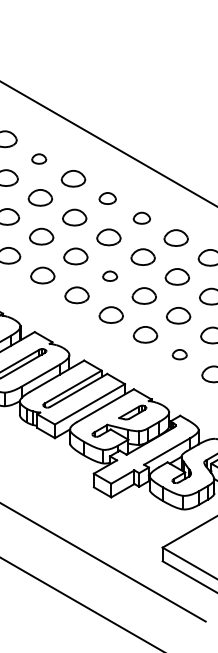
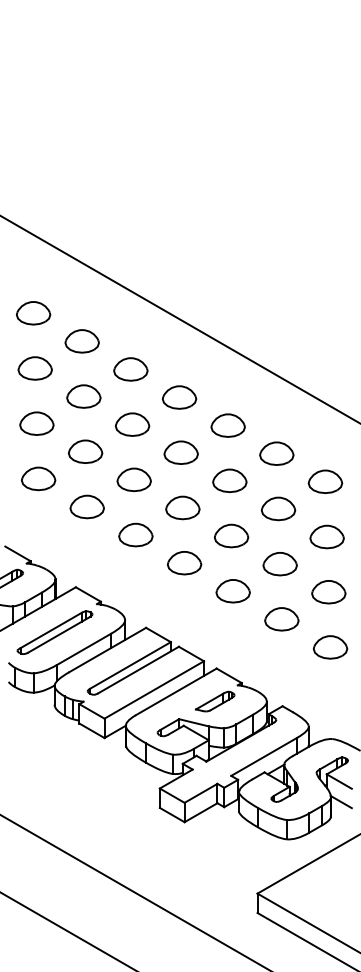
part: (38, 159) -> (81, 341), size x1.67
part: (107, 198) -> (179, 397), size x1.43
part: (141, 218) -> (227, 425), size x1.43
part: (109, 275) -> (182, 507), size x1.67
part: (179, 354) -> (281, 619), size x1.67

